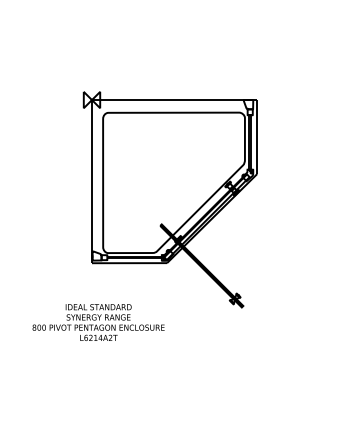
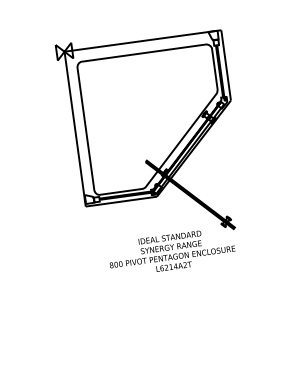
text: (98, 322) -> (171, 252), moved

